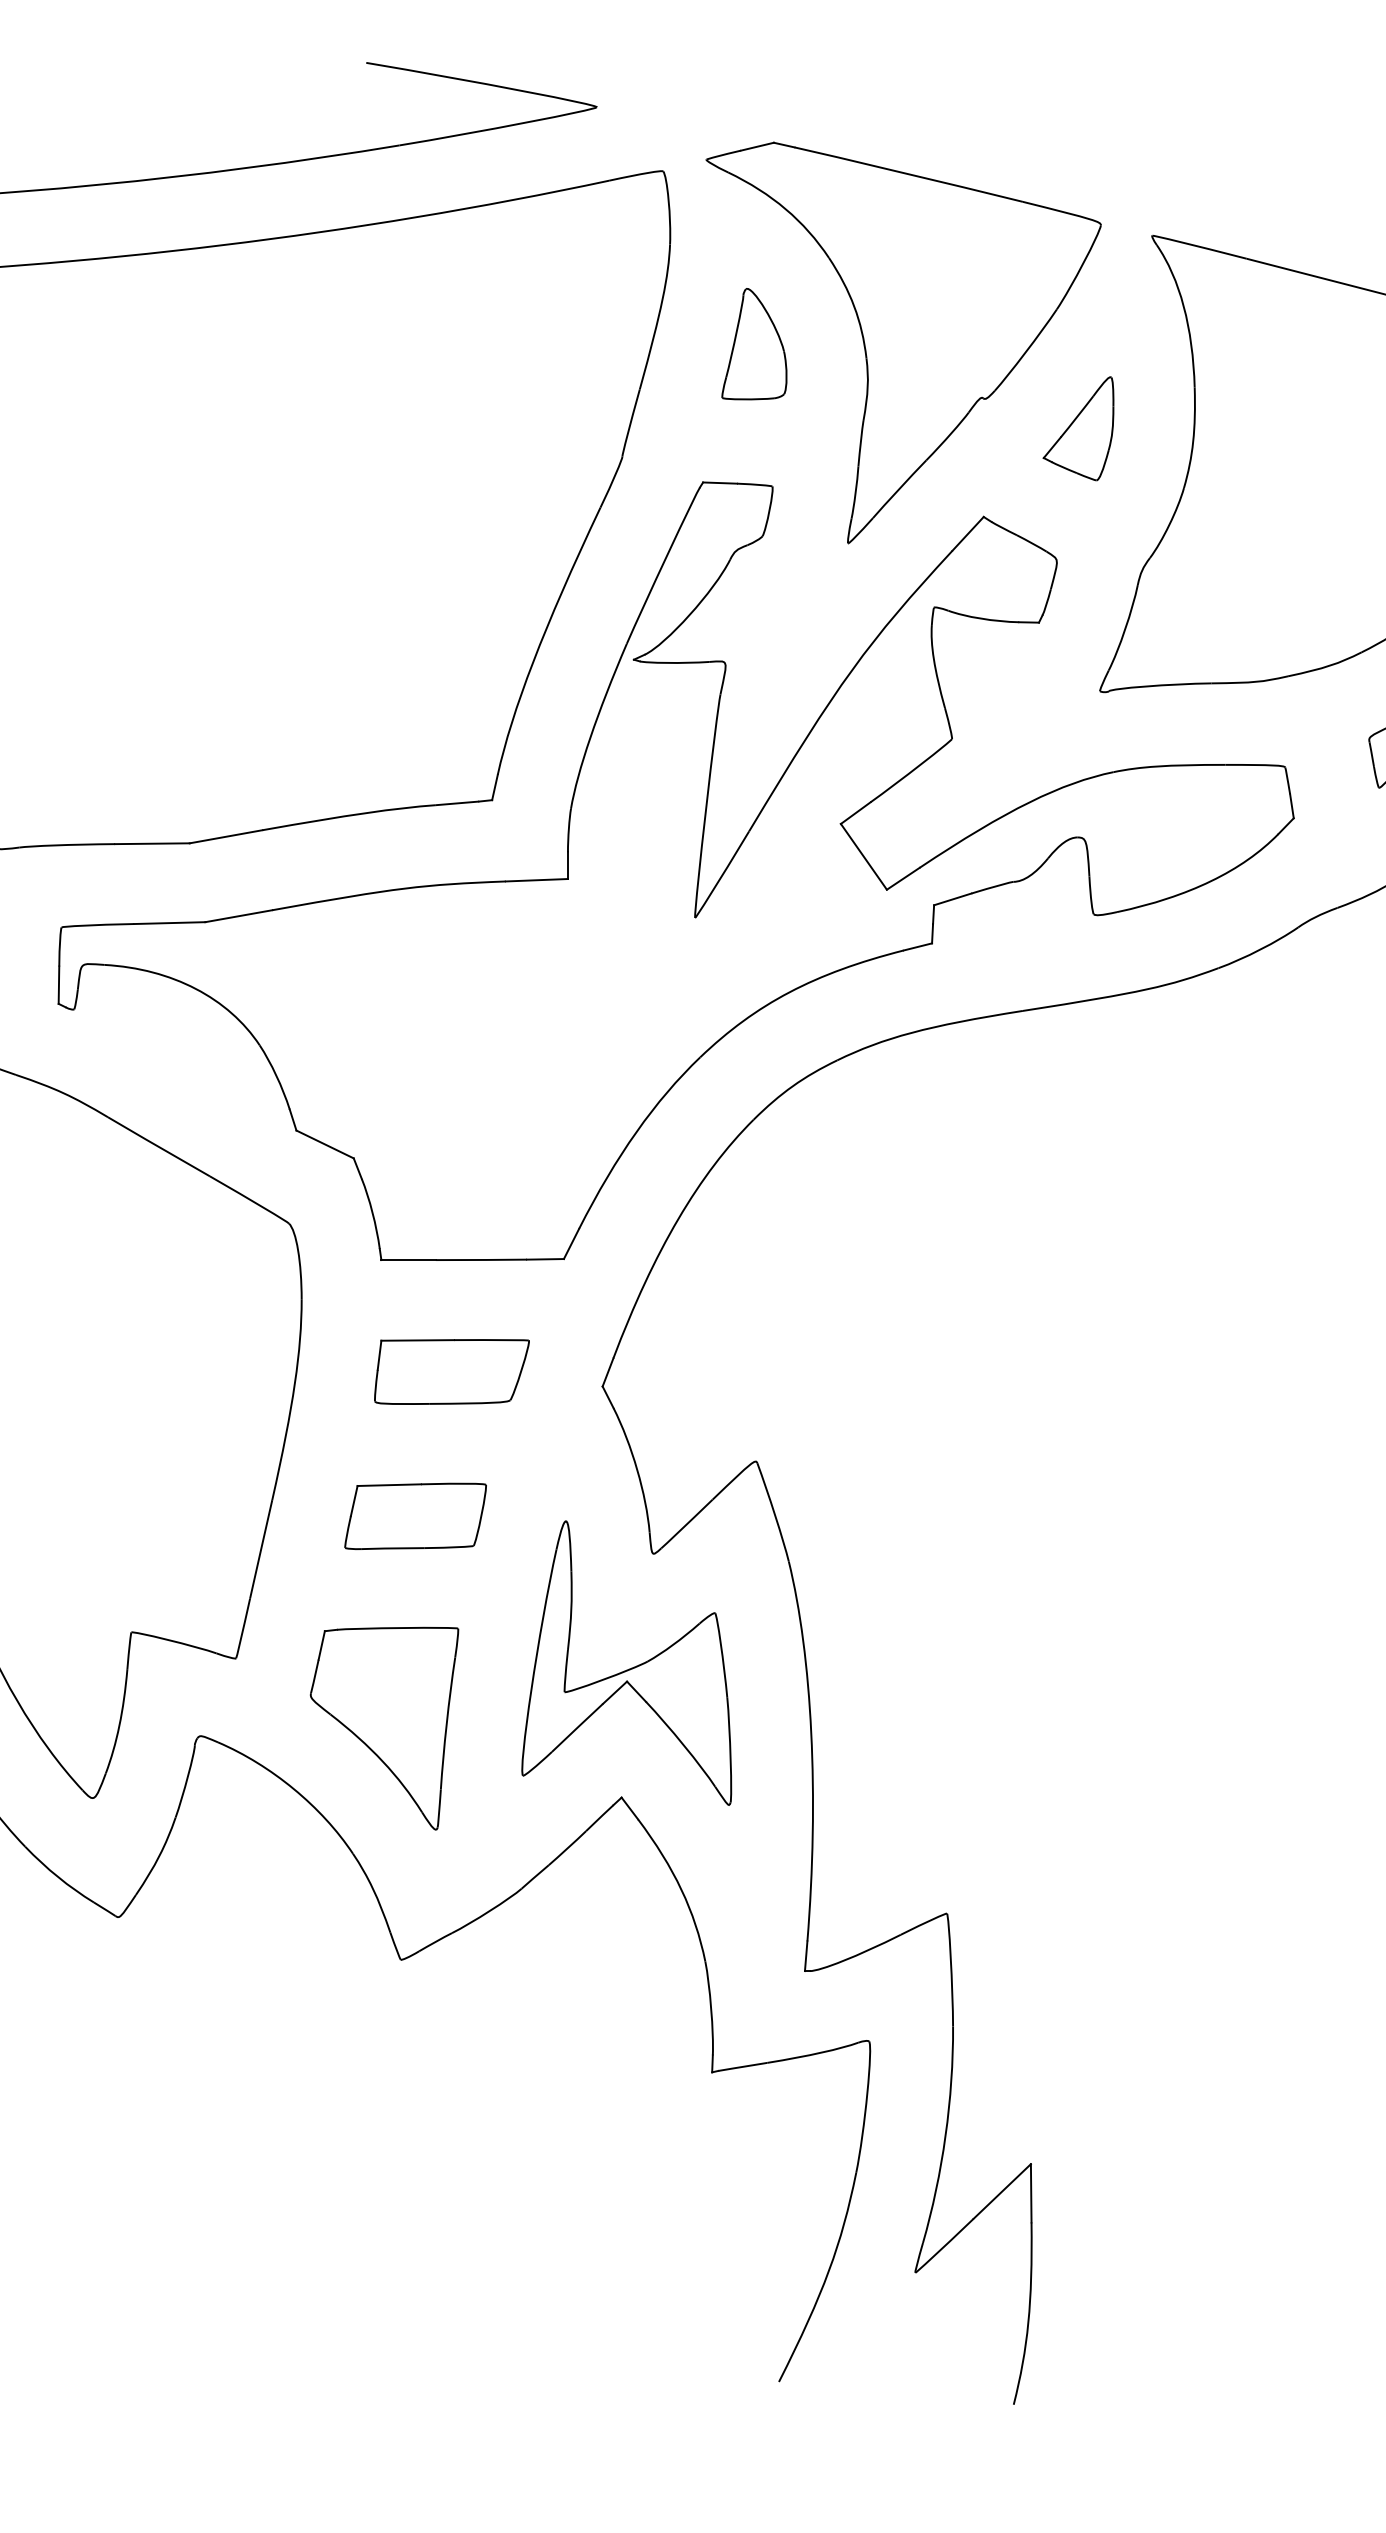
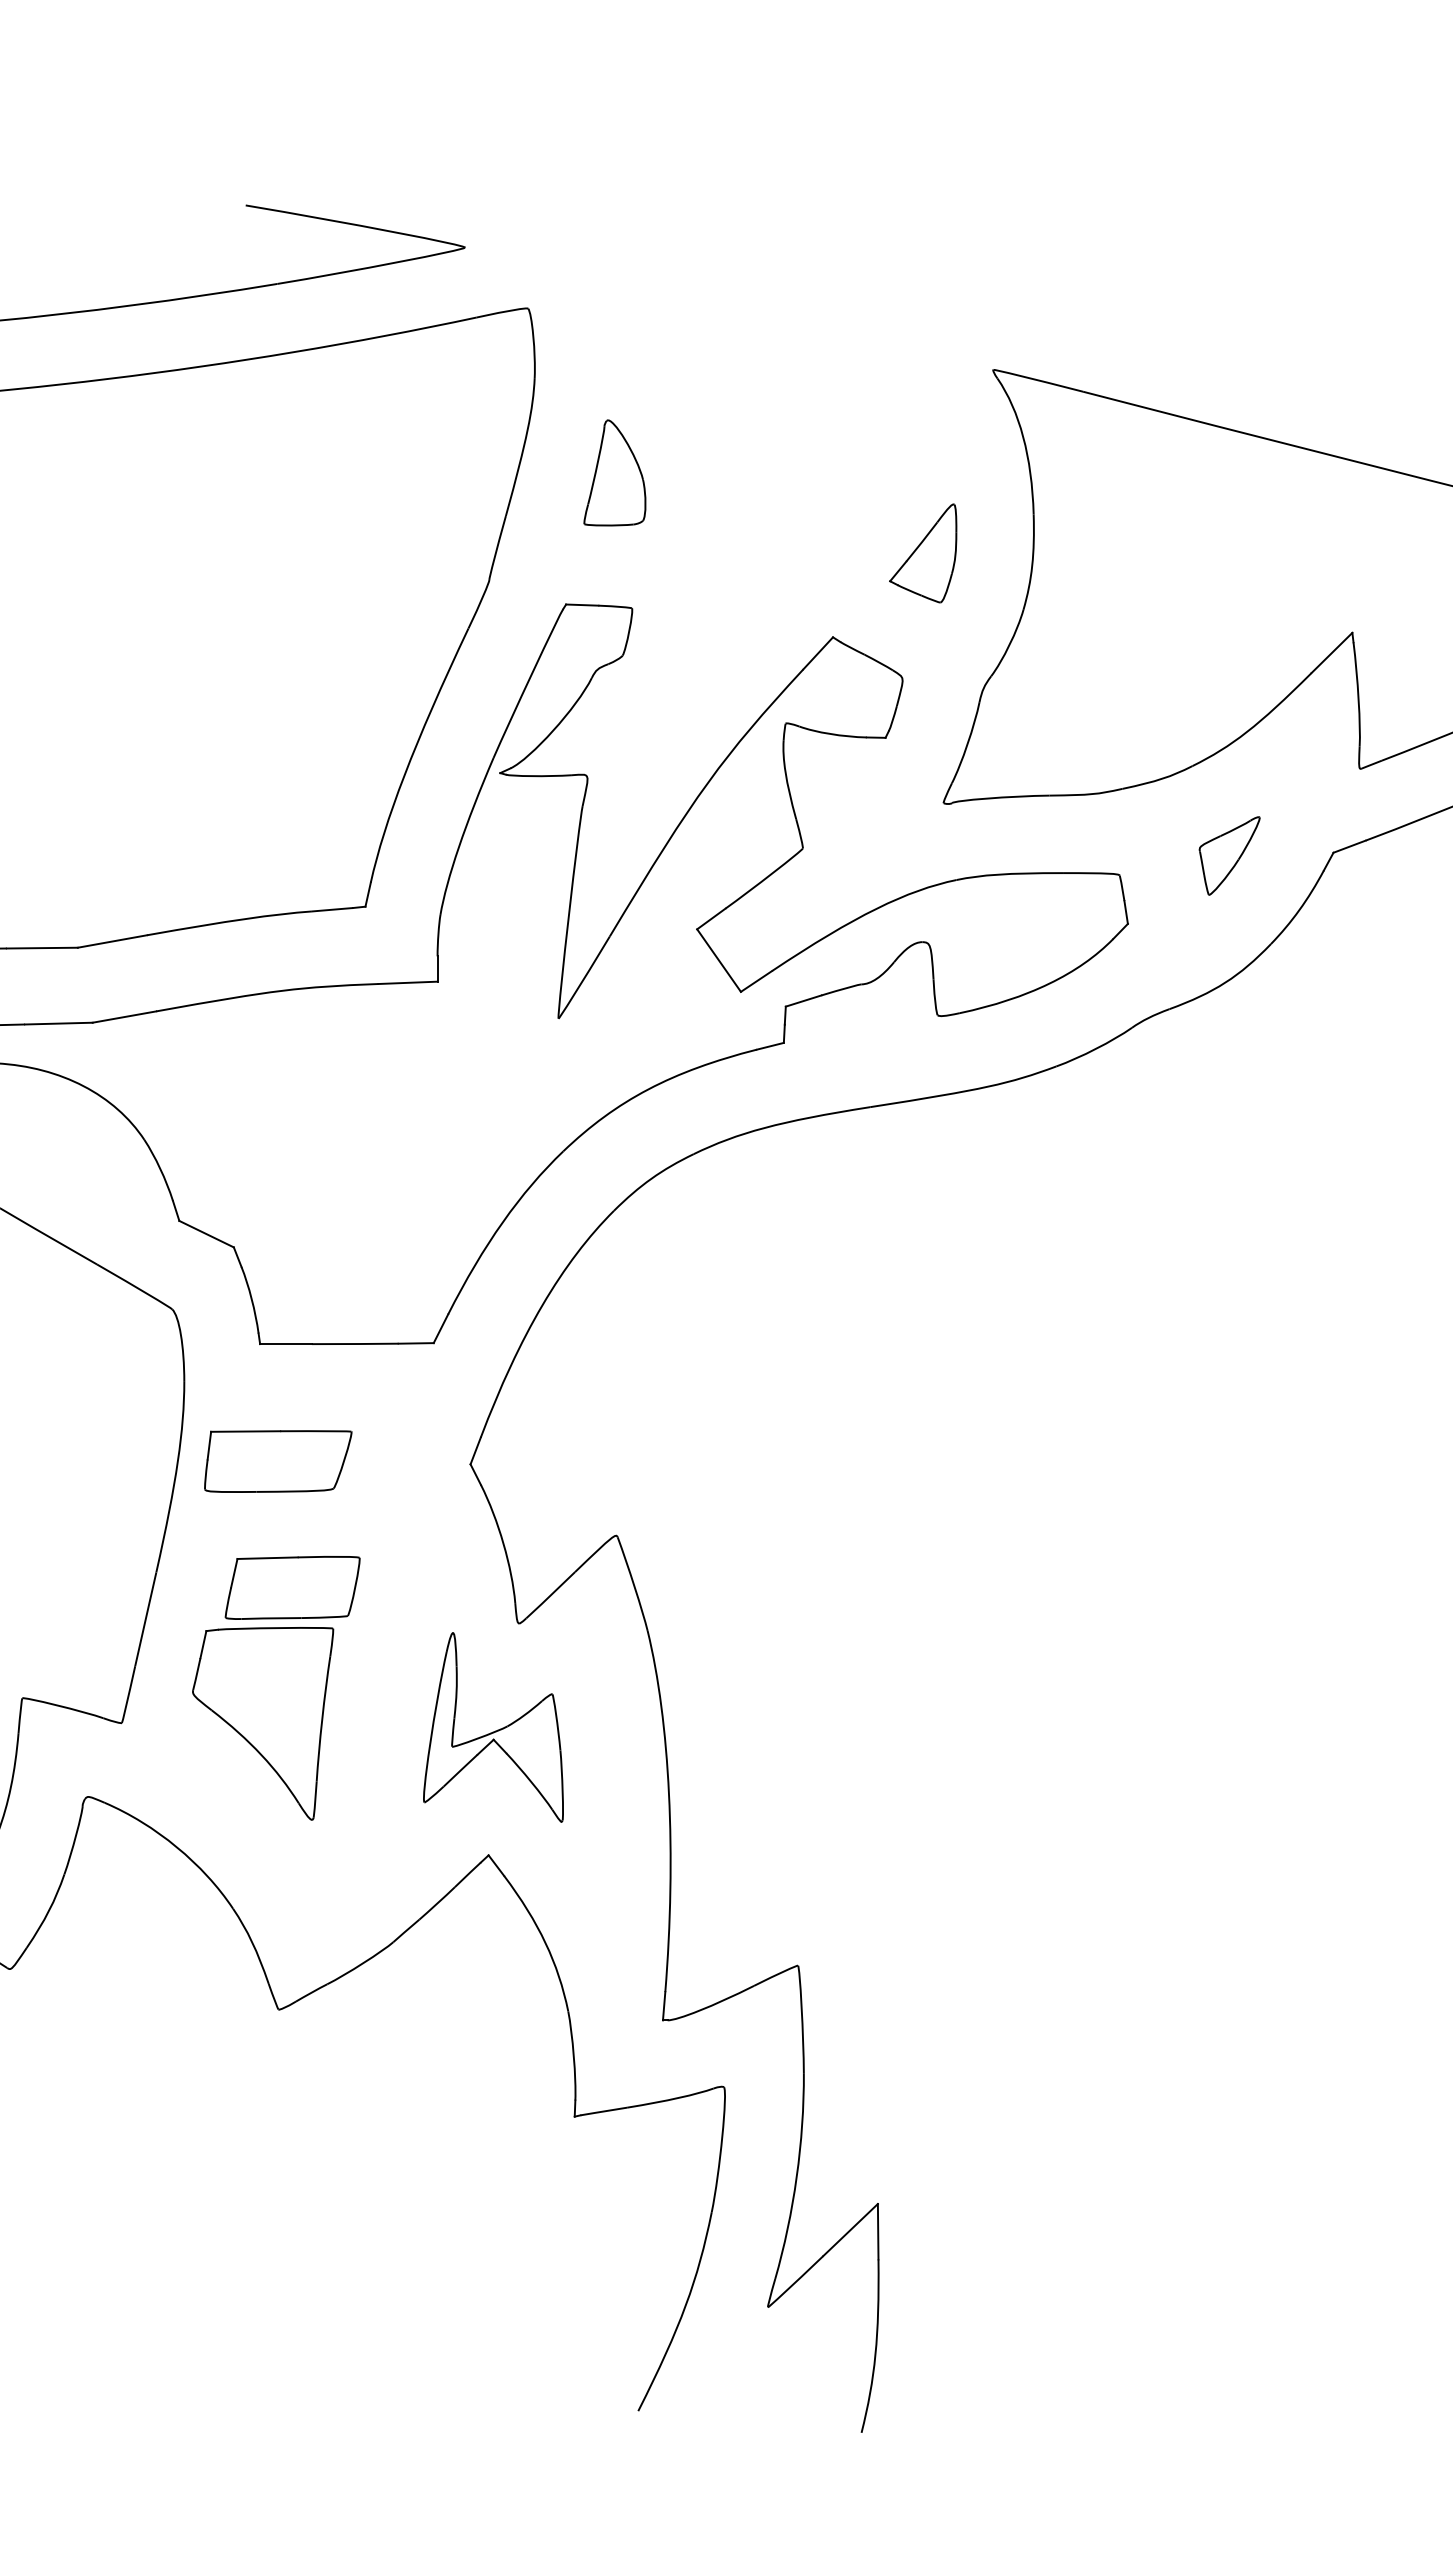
part: (903, 342) -> (756, 471), removed
part: (452, 1371) -> (278, 1461), moved
part: (626, 1663) -> (493, 1727), size x0.7
part: (384, 1728) -> (263, 1723), moved

